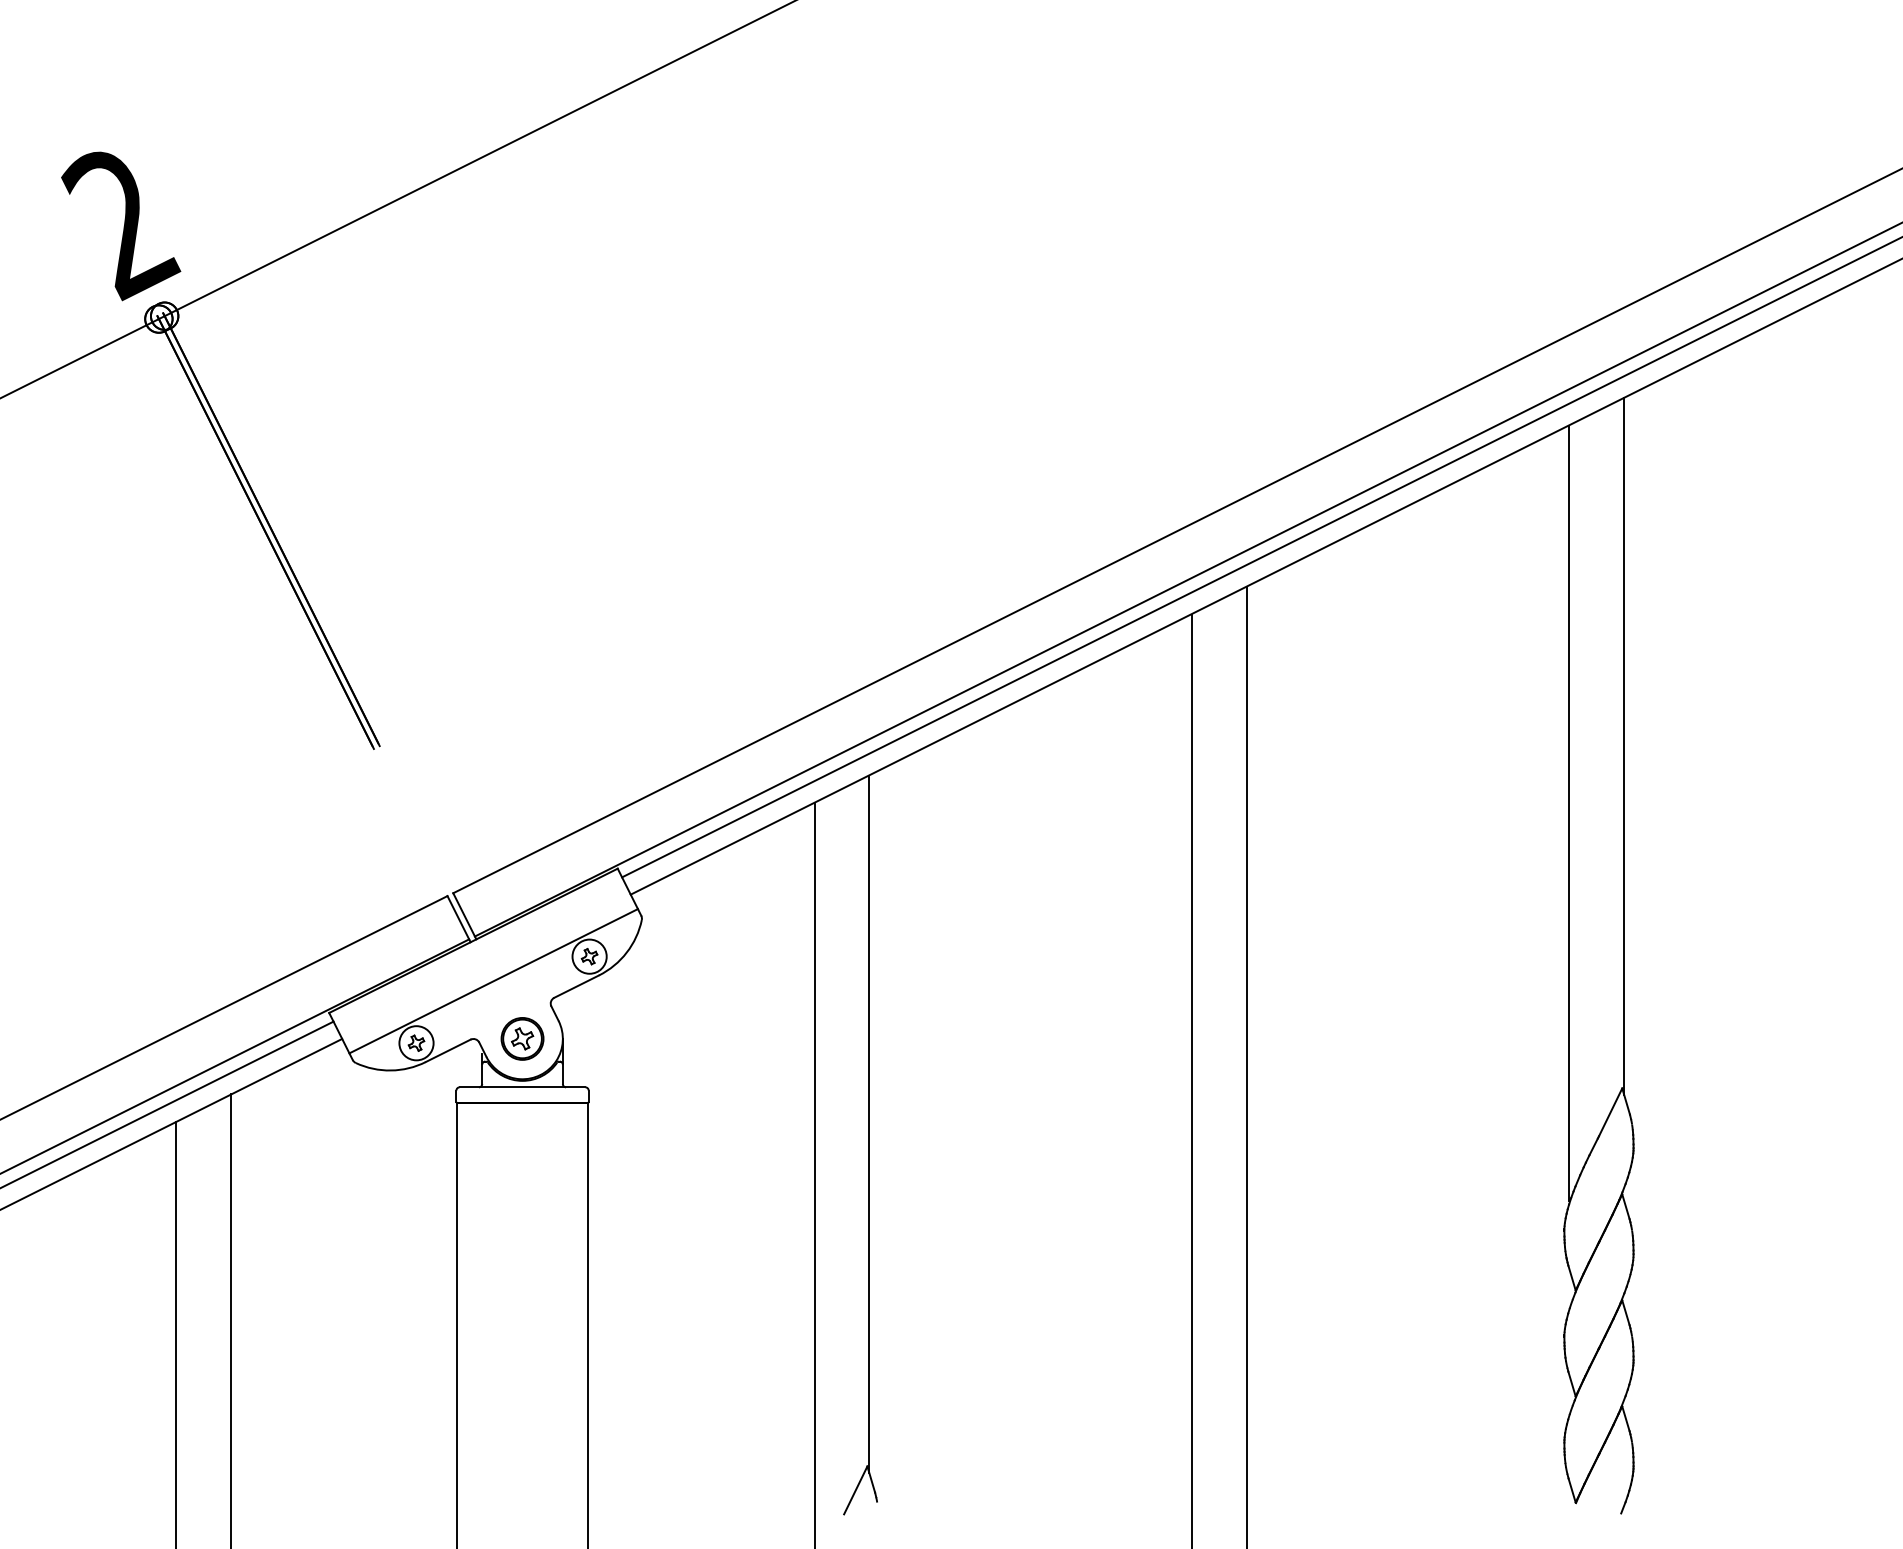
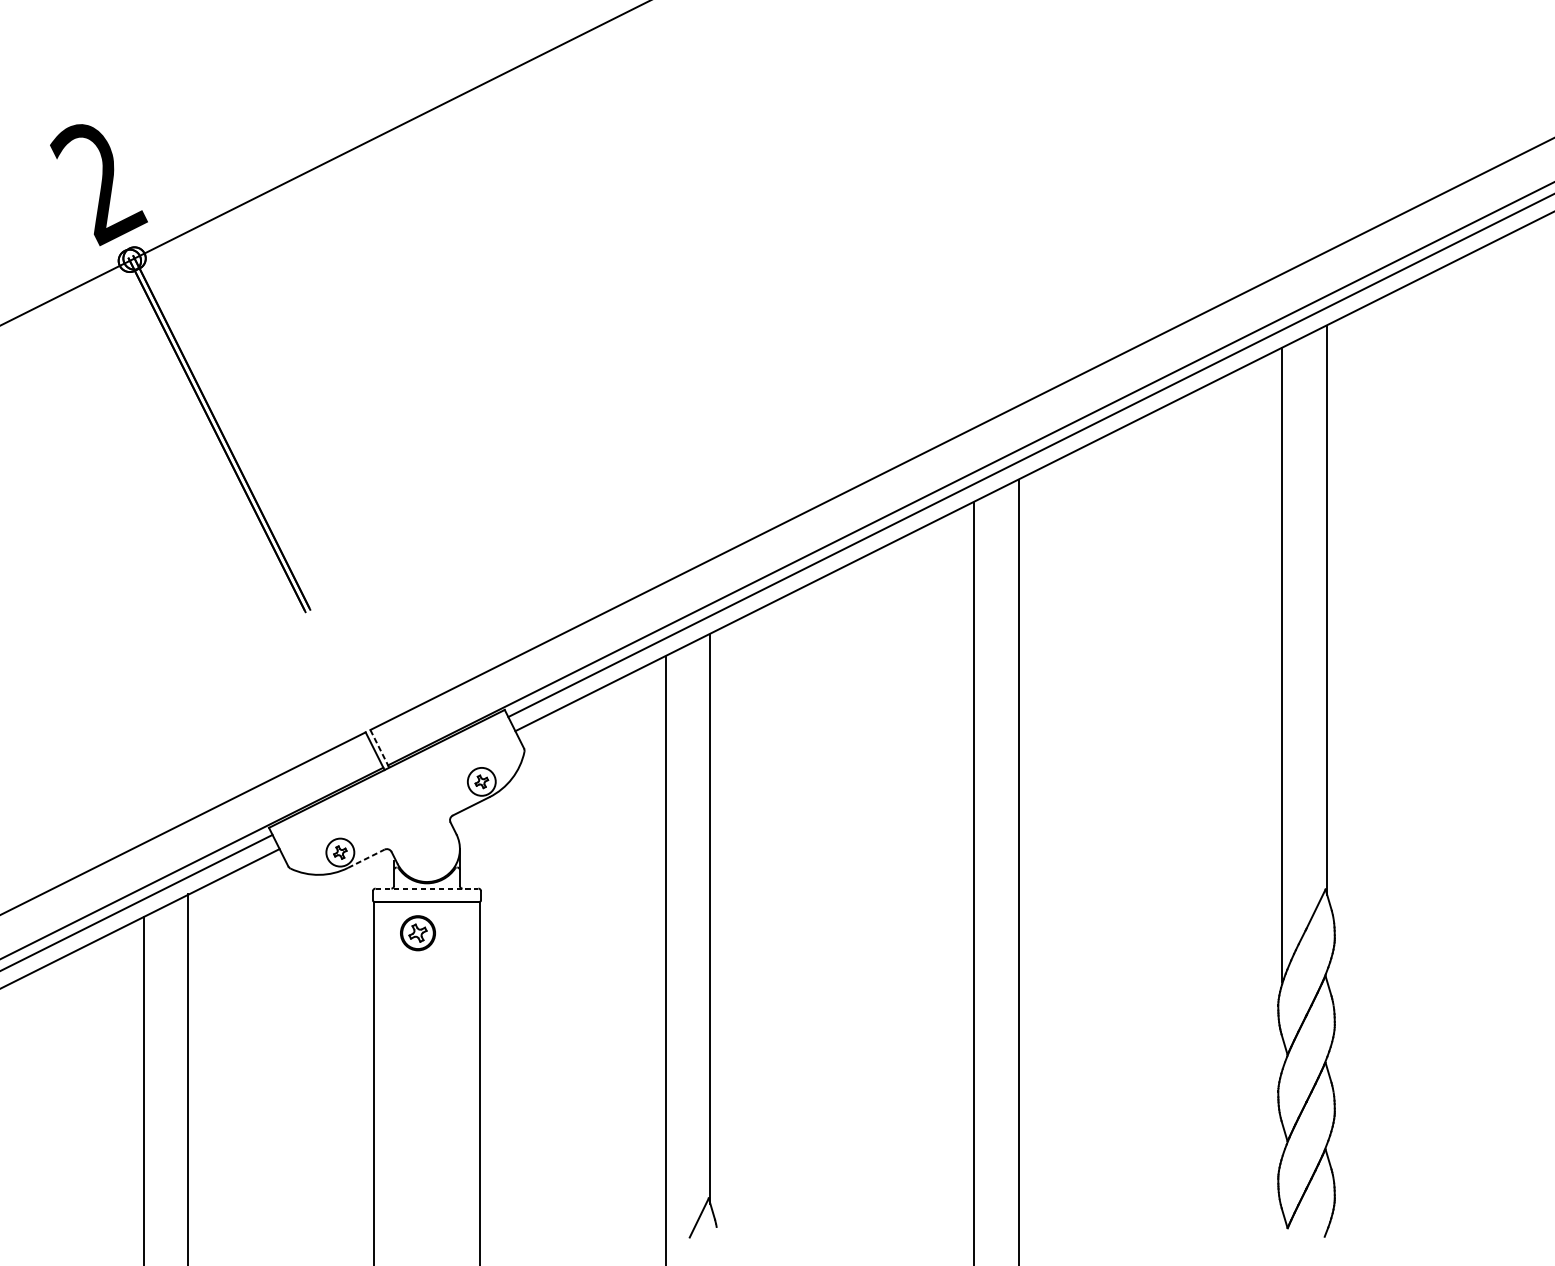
line: (464, 916) -> (379, 749), solid -> dashed
line: (493, 981) -> (403, 802), removed
part: (522, 1038) -> (417, 932), moved
line: (448, 1050) -> (366, 858), solid -> dashed
line: (522, 1087) -> (426, 888), solid -> dashed

